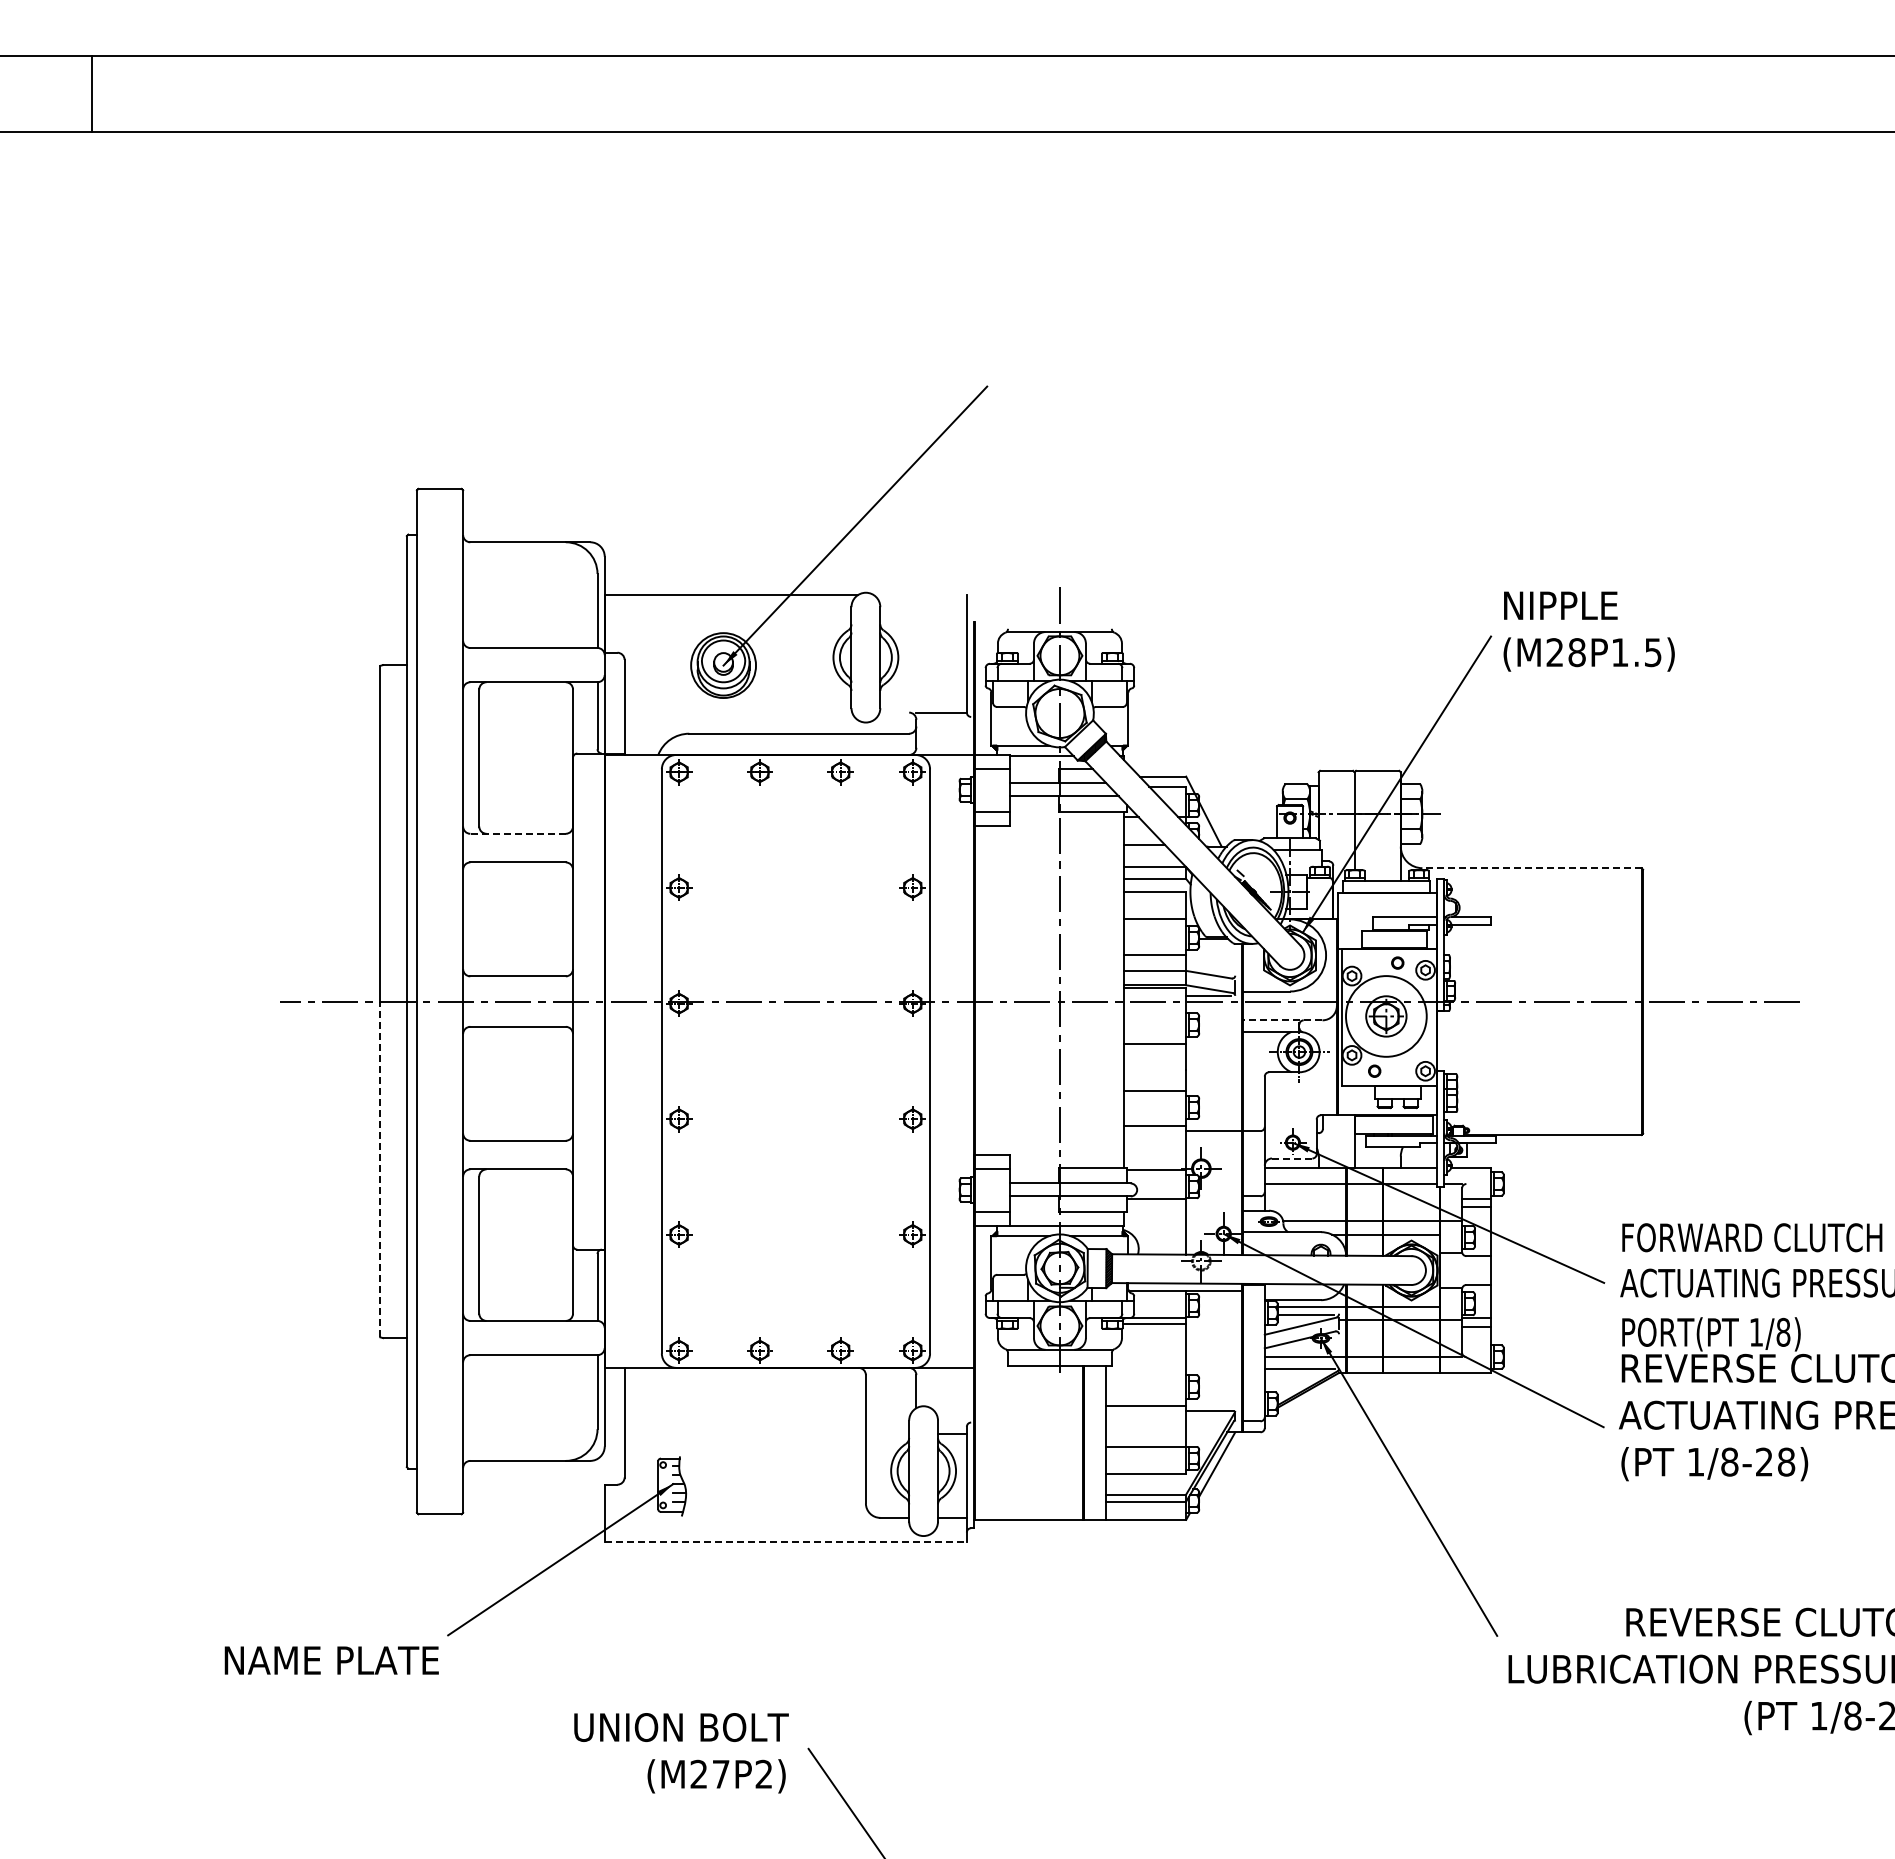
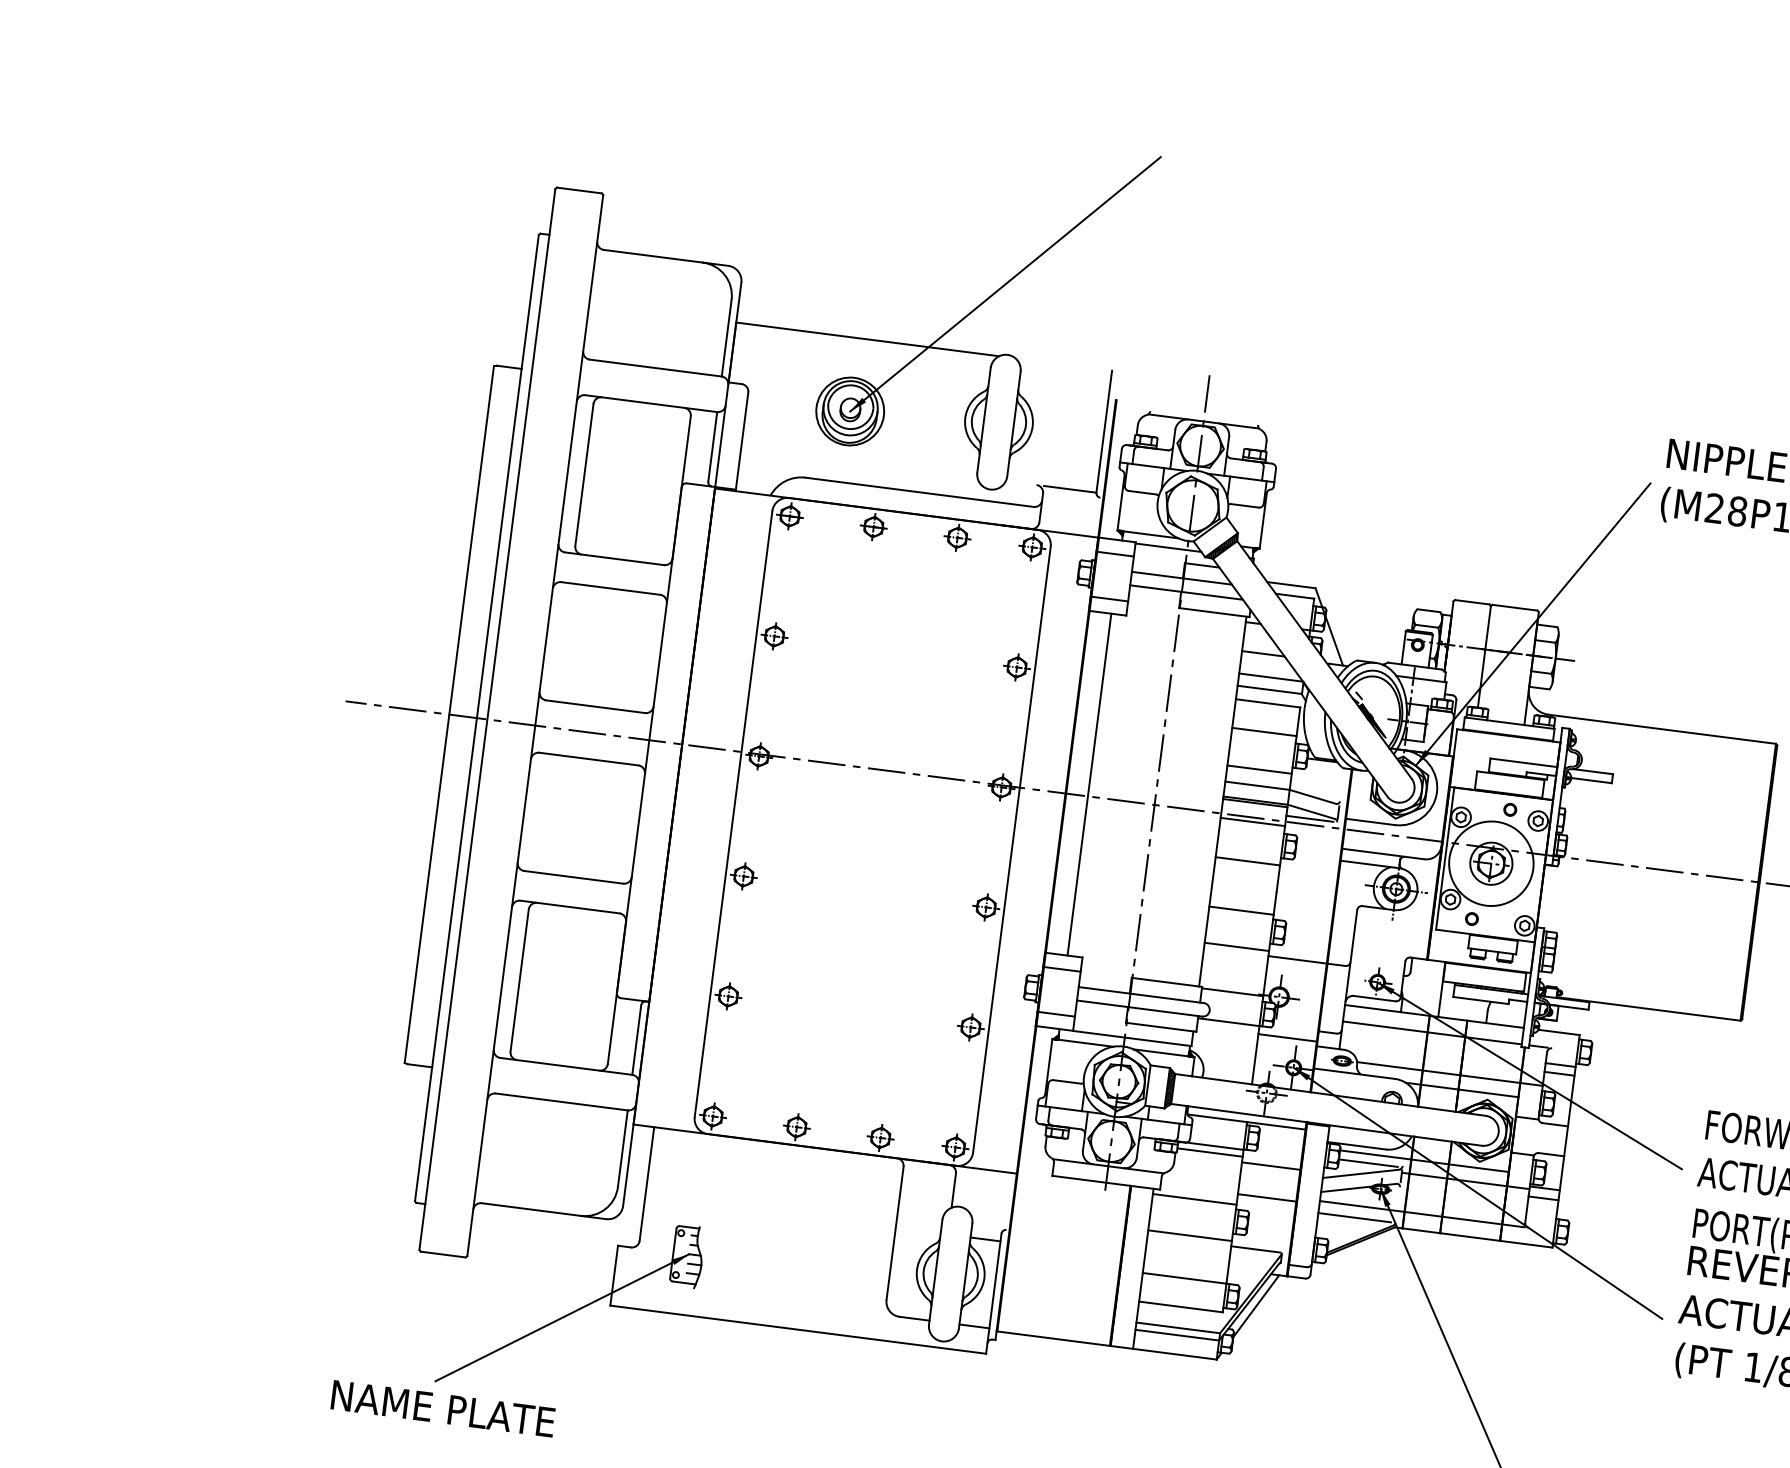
line: (518, 833) -> (615, 558), dashed -> solid
line: (1532, 868) -> (1662, 729), dashed -> solid
line: (995, 990) -> (1089, 784), added
line: (1155, 1005) -> (1253, 821), added
line: (1282, 1020) -> (1383, 854), dashed -> solid
line: (1291, 1158) -> (1374, 998), dashed -> solid
line: (380, 1169) -> (427, 888), dashed -> solid
line: (1214, 1206) -> (1287, 1038), added
line: (1214, 1329) -> (1271, 1165), added
line: (1214, 1360) -> (1267, 1197), added
line: (1145, 1370) -> (1194, 1199), added
line: (786, 1542) -> (798, 1329), dashed -> solid
text: (331, 1660) -> (442, 1408), moved

